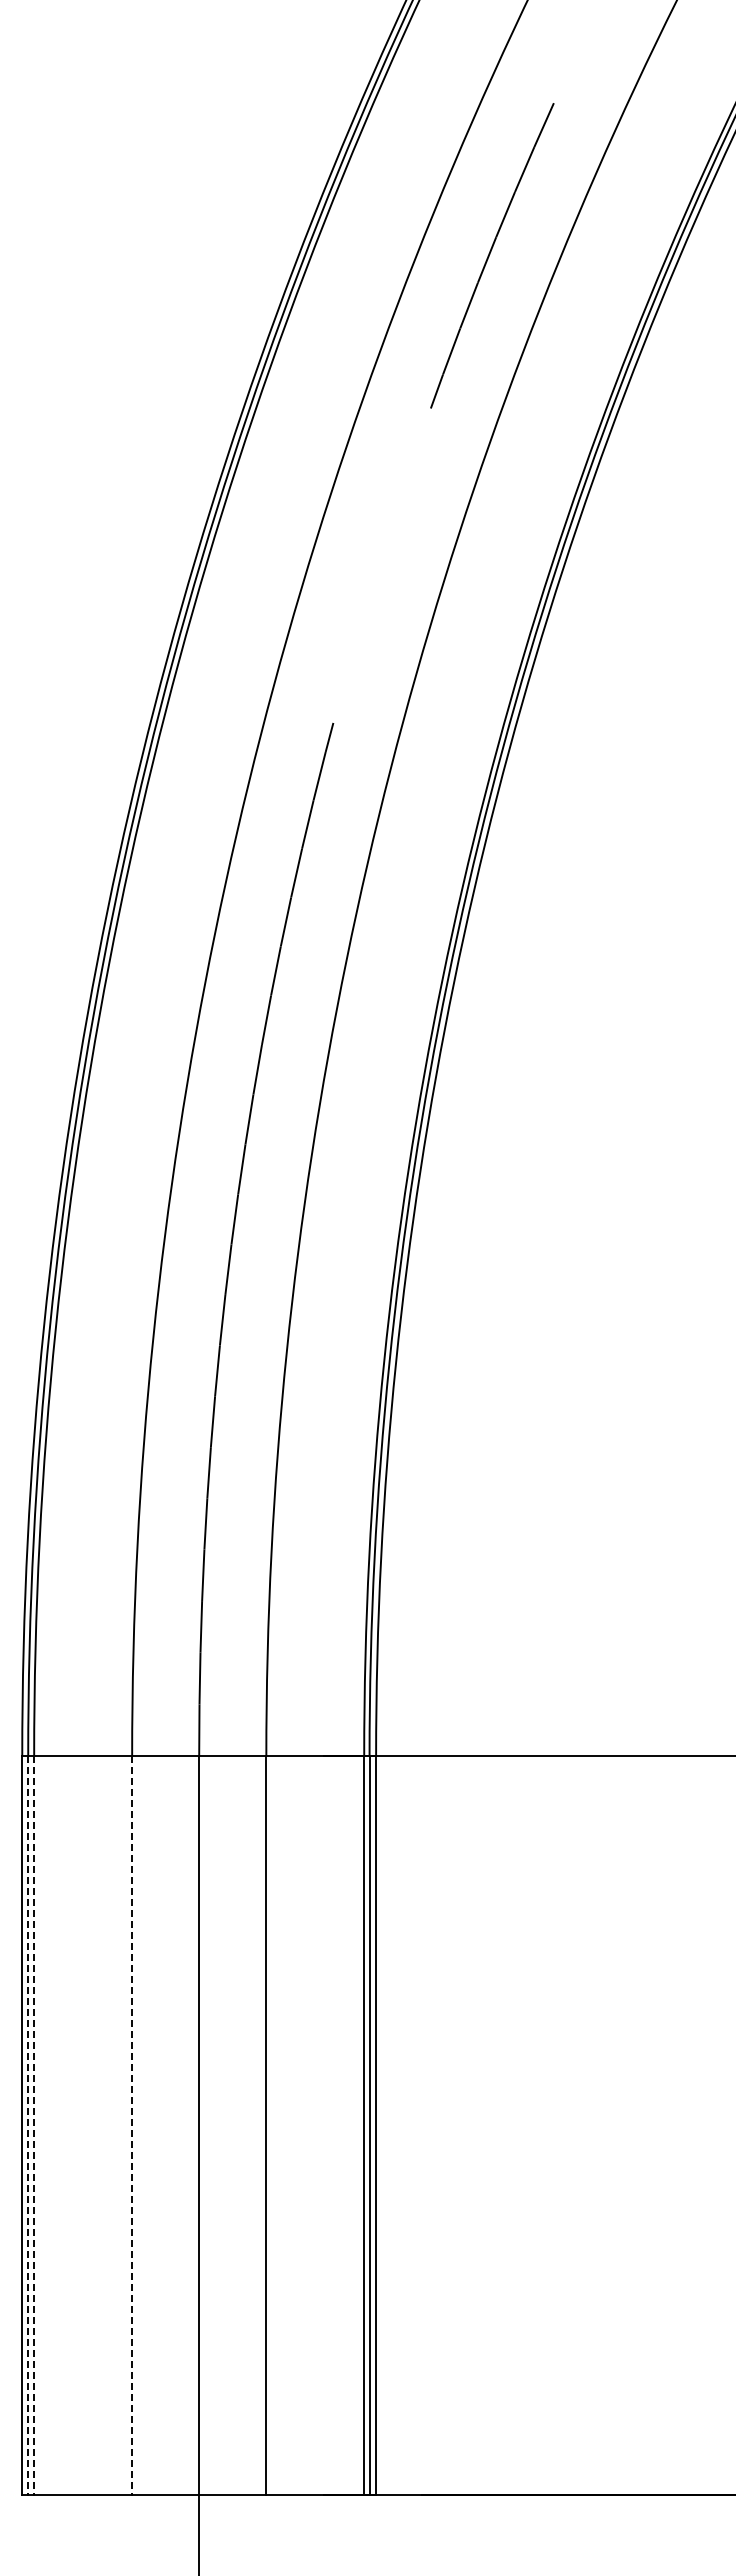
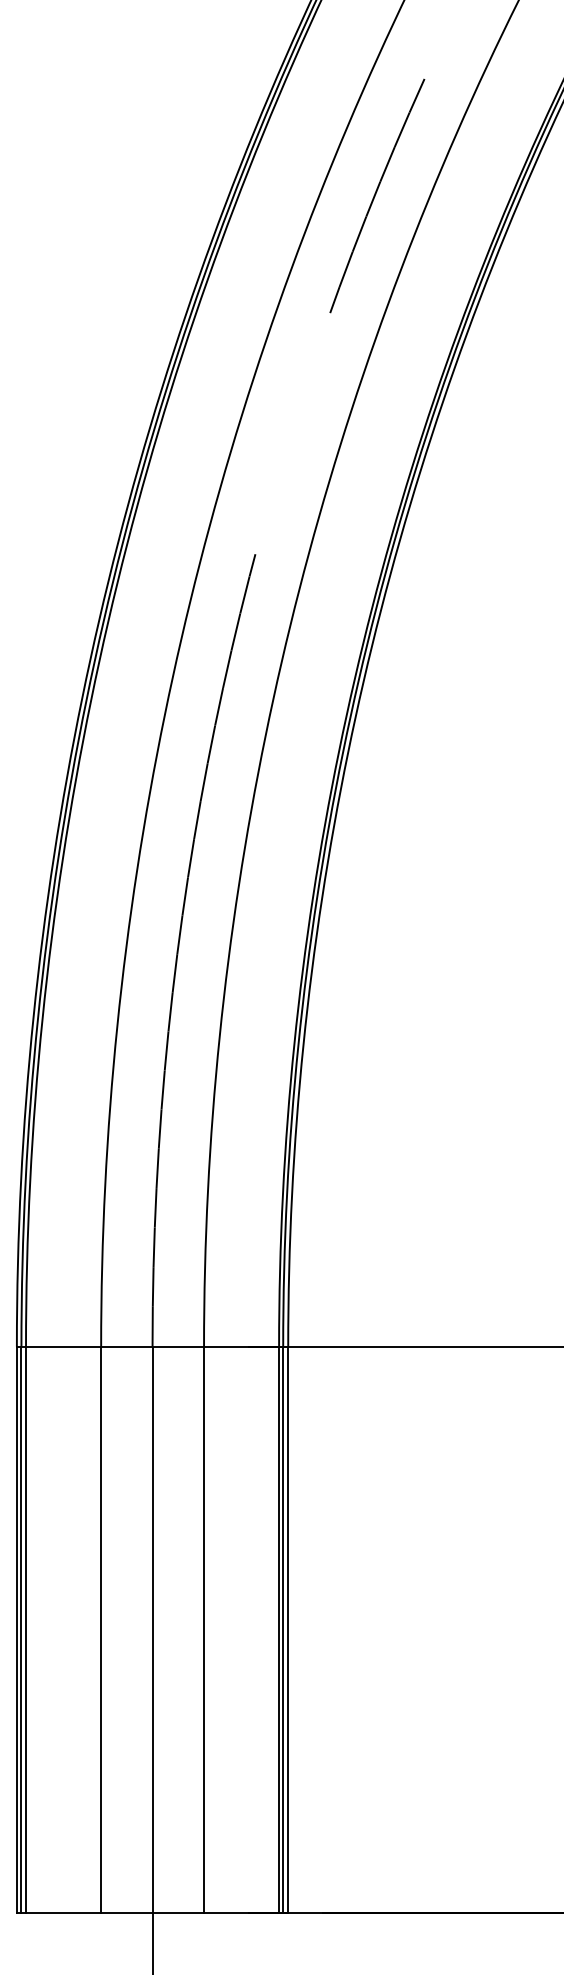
line: (28, 2125) -> (21, 1629), dashed -> solid
line: (34, 2125) -> (26, 1629), dashed -> solid
line: (132, 2125) -> (101, 1629), dashed -> solid

